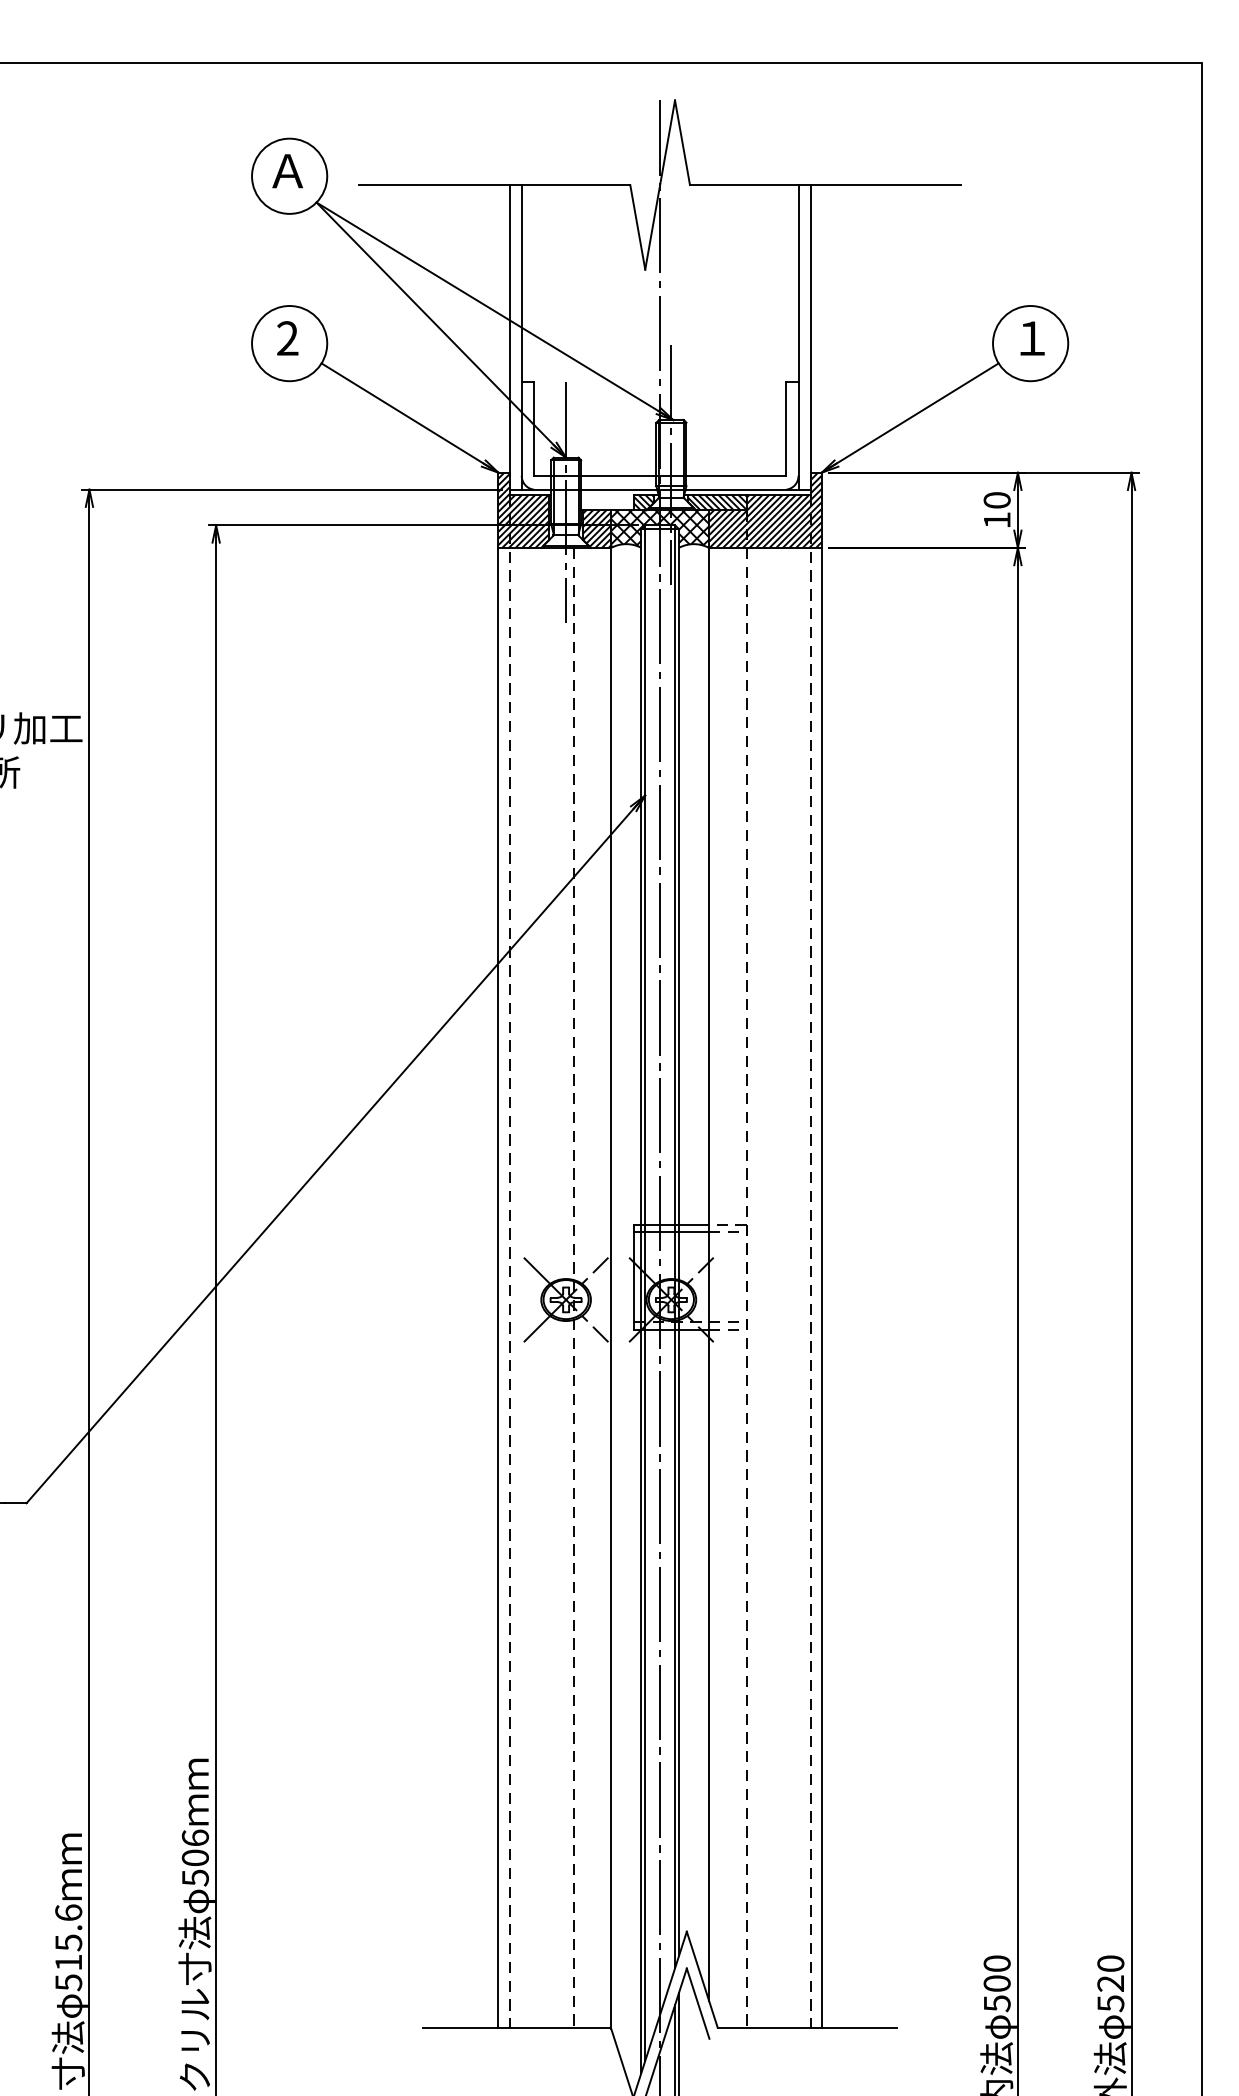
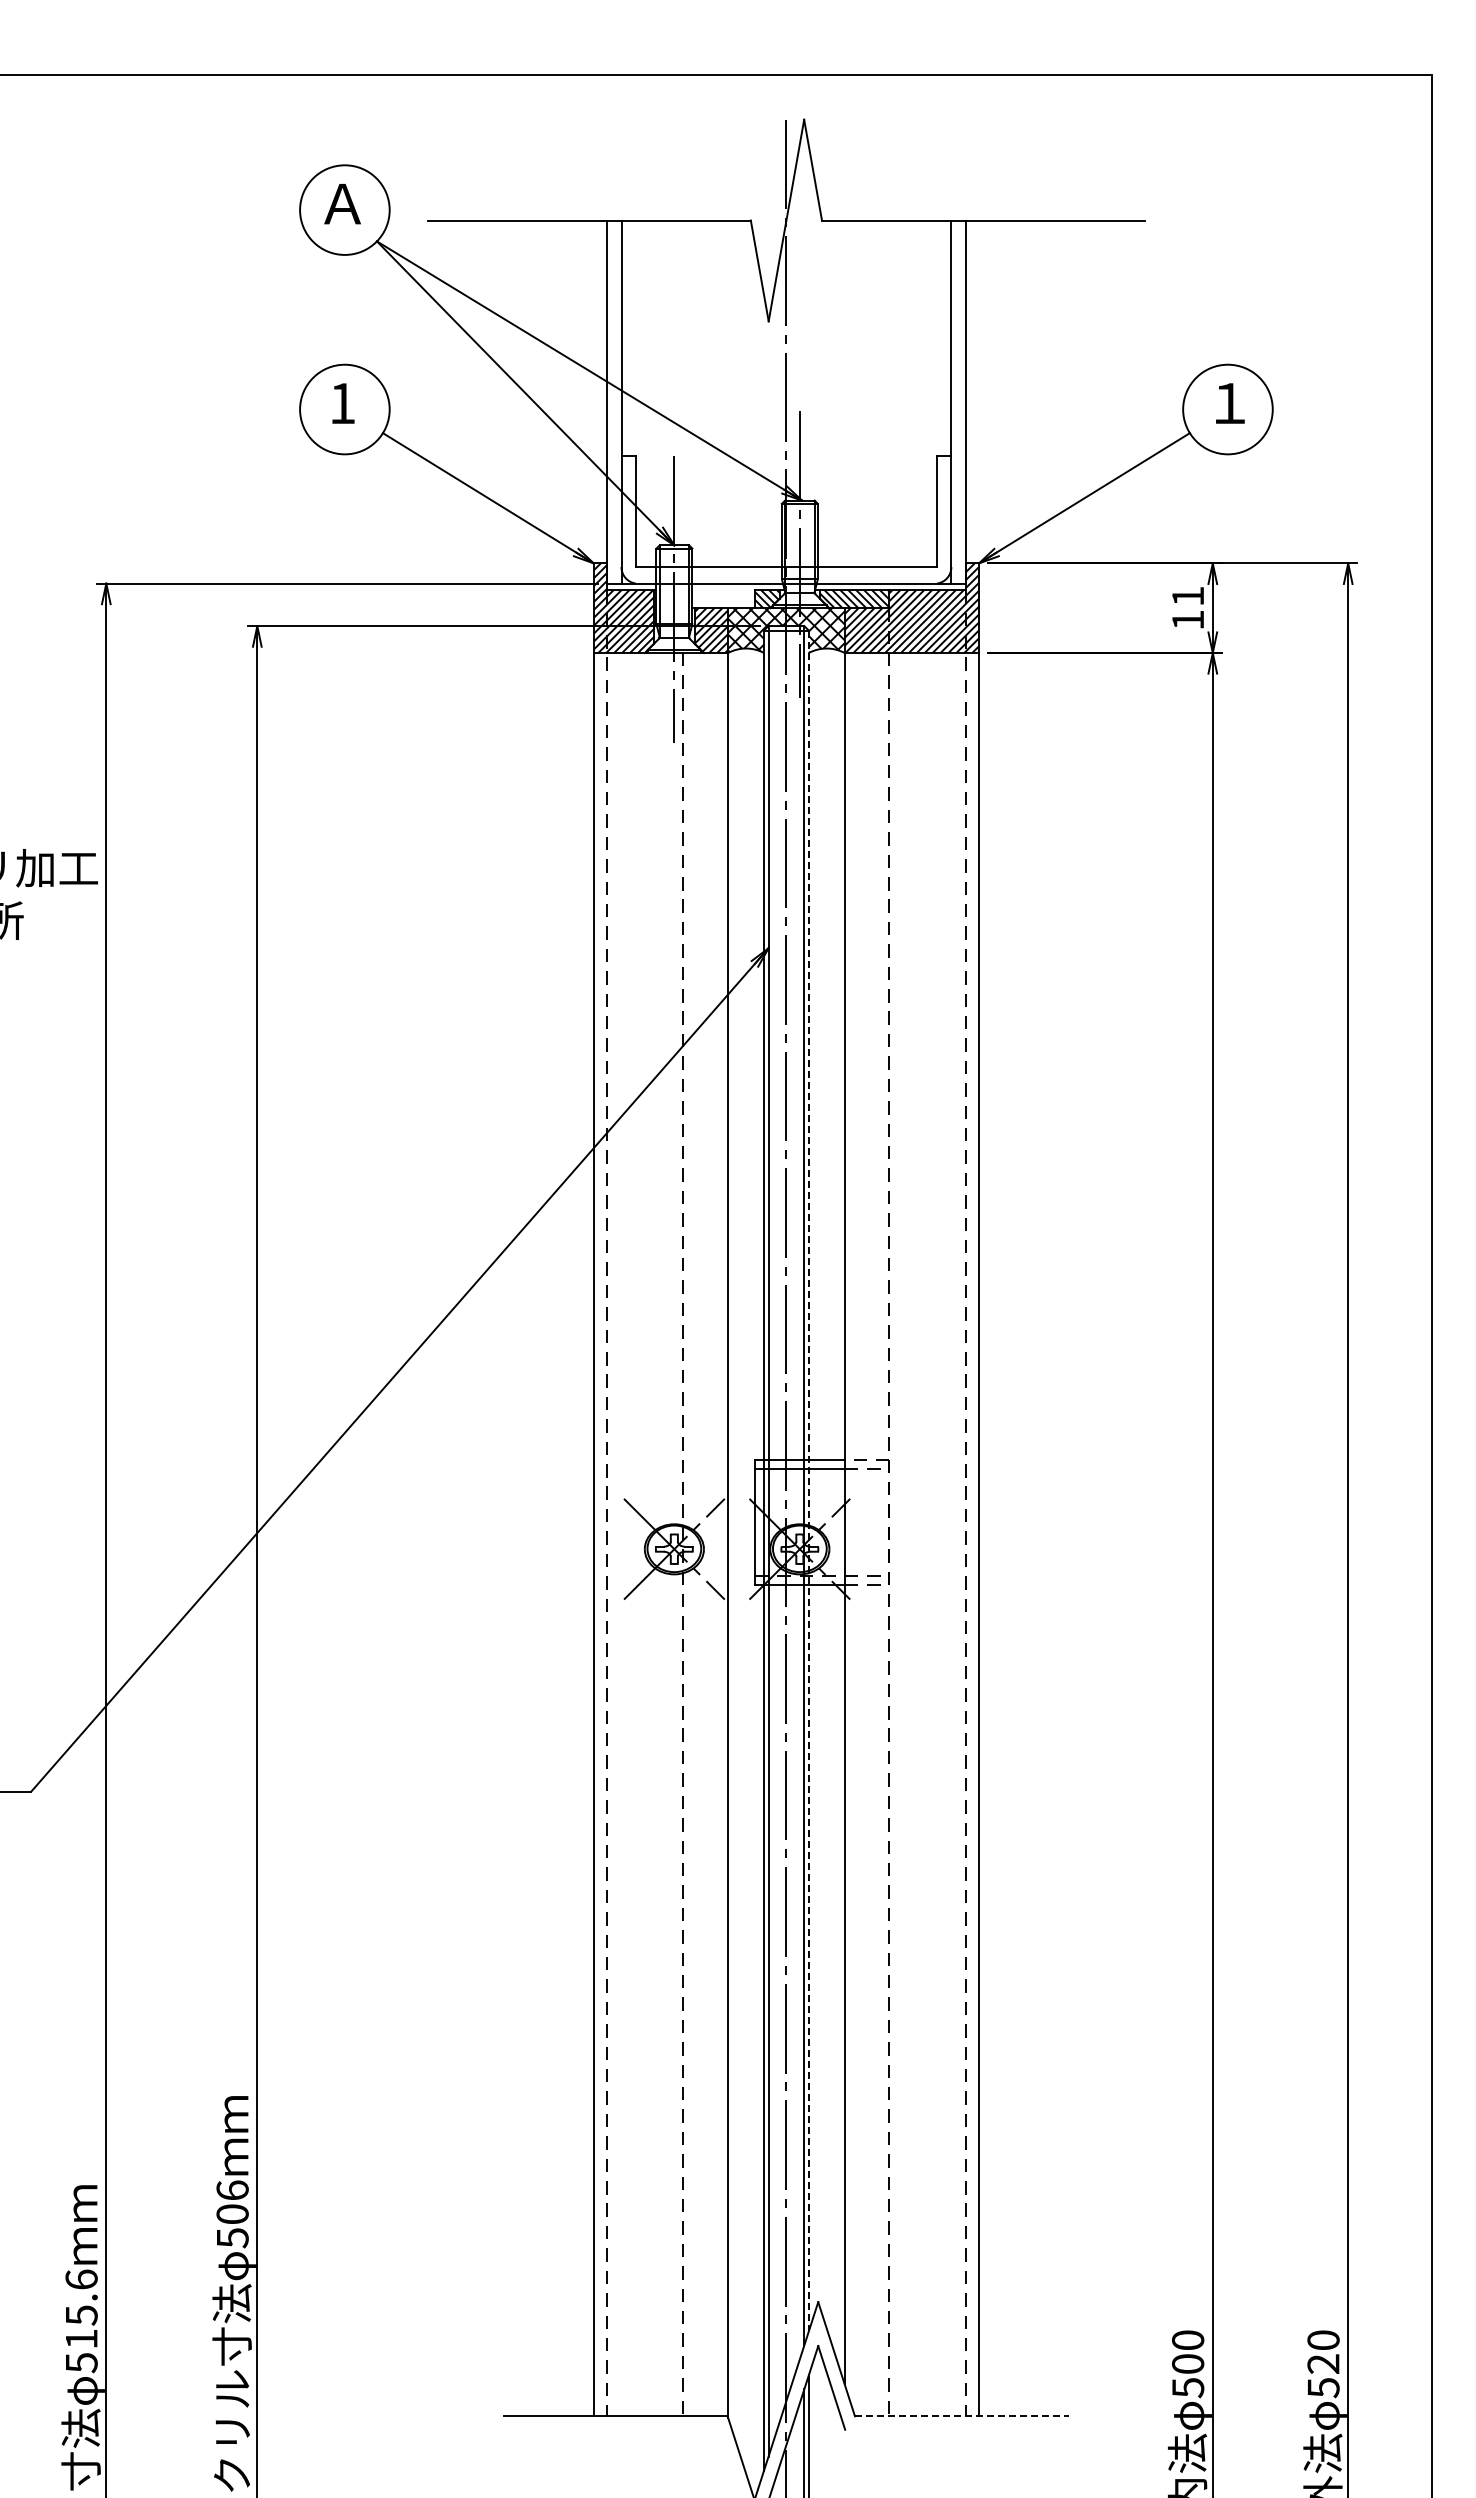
text: (287, 337) -> (342, 402), 2 -> 1
text: (997, 499) -> (1188, 595), 10 -> 11
line: (678, 1243) -> (808, 1481), solid -> dashed
line: (807, 2027) -> (961, 2416), solid -> dashed

